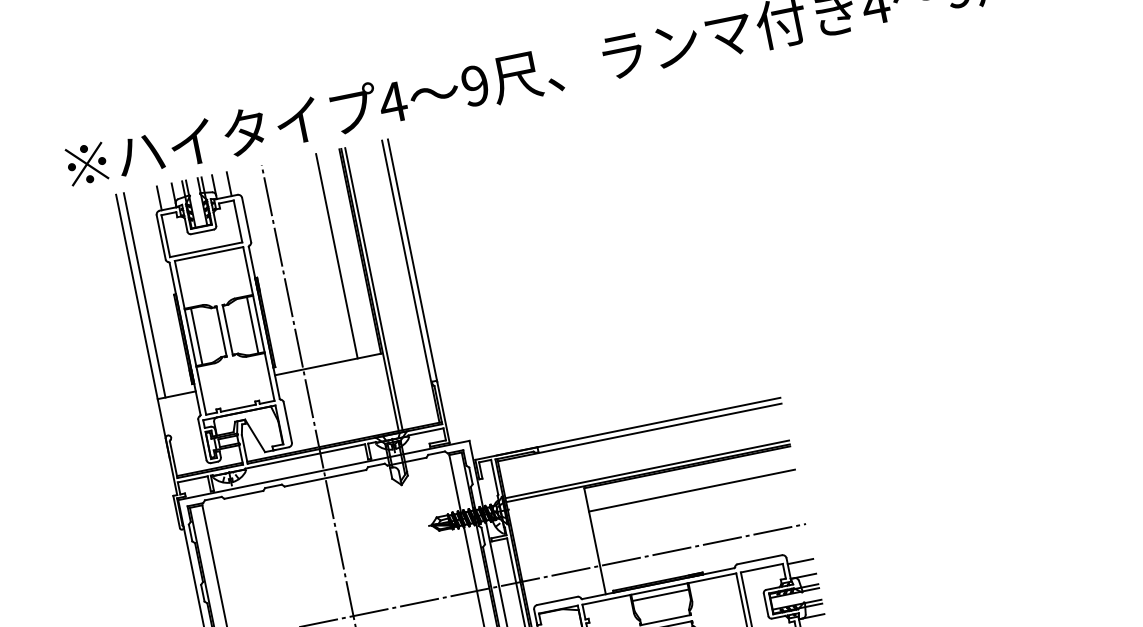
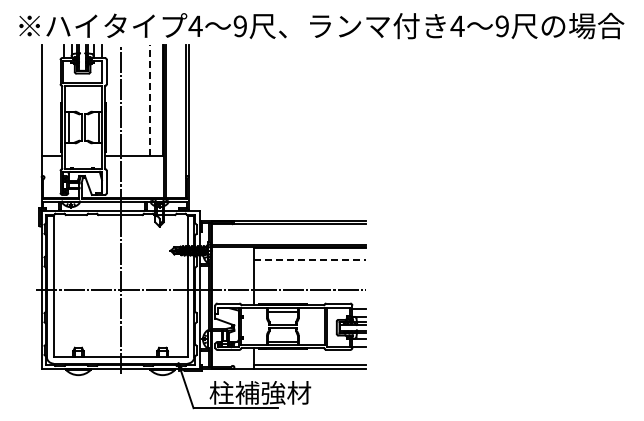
line: (337, 256) -> (150, 100), solid -> dashed
line: (144, 295) -> (45, 100), removed
line: (692, 490) -> (310, 260), solid -> dashed

